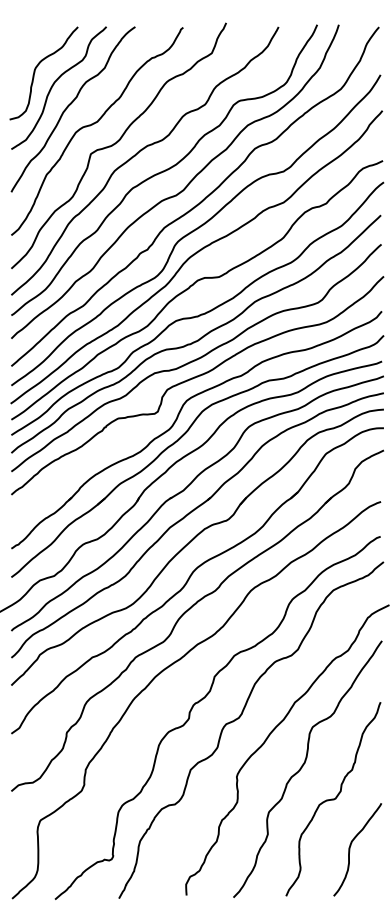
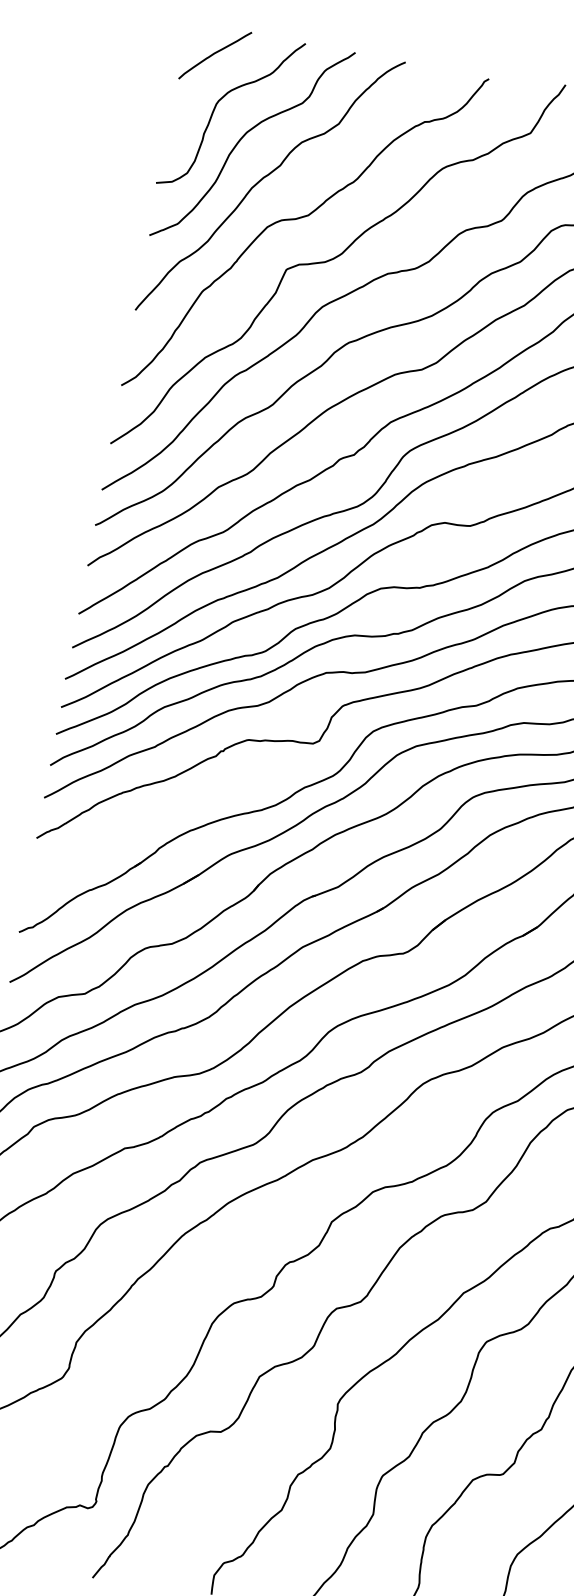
line: (29, 42) -> (215, 54), added

